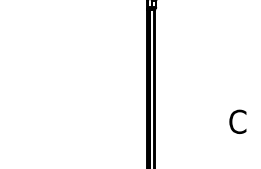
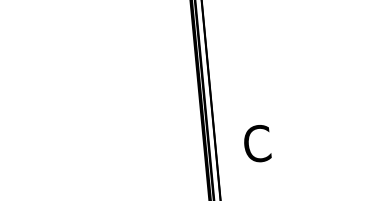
text: (237, 121) -> (256, 143), moved

